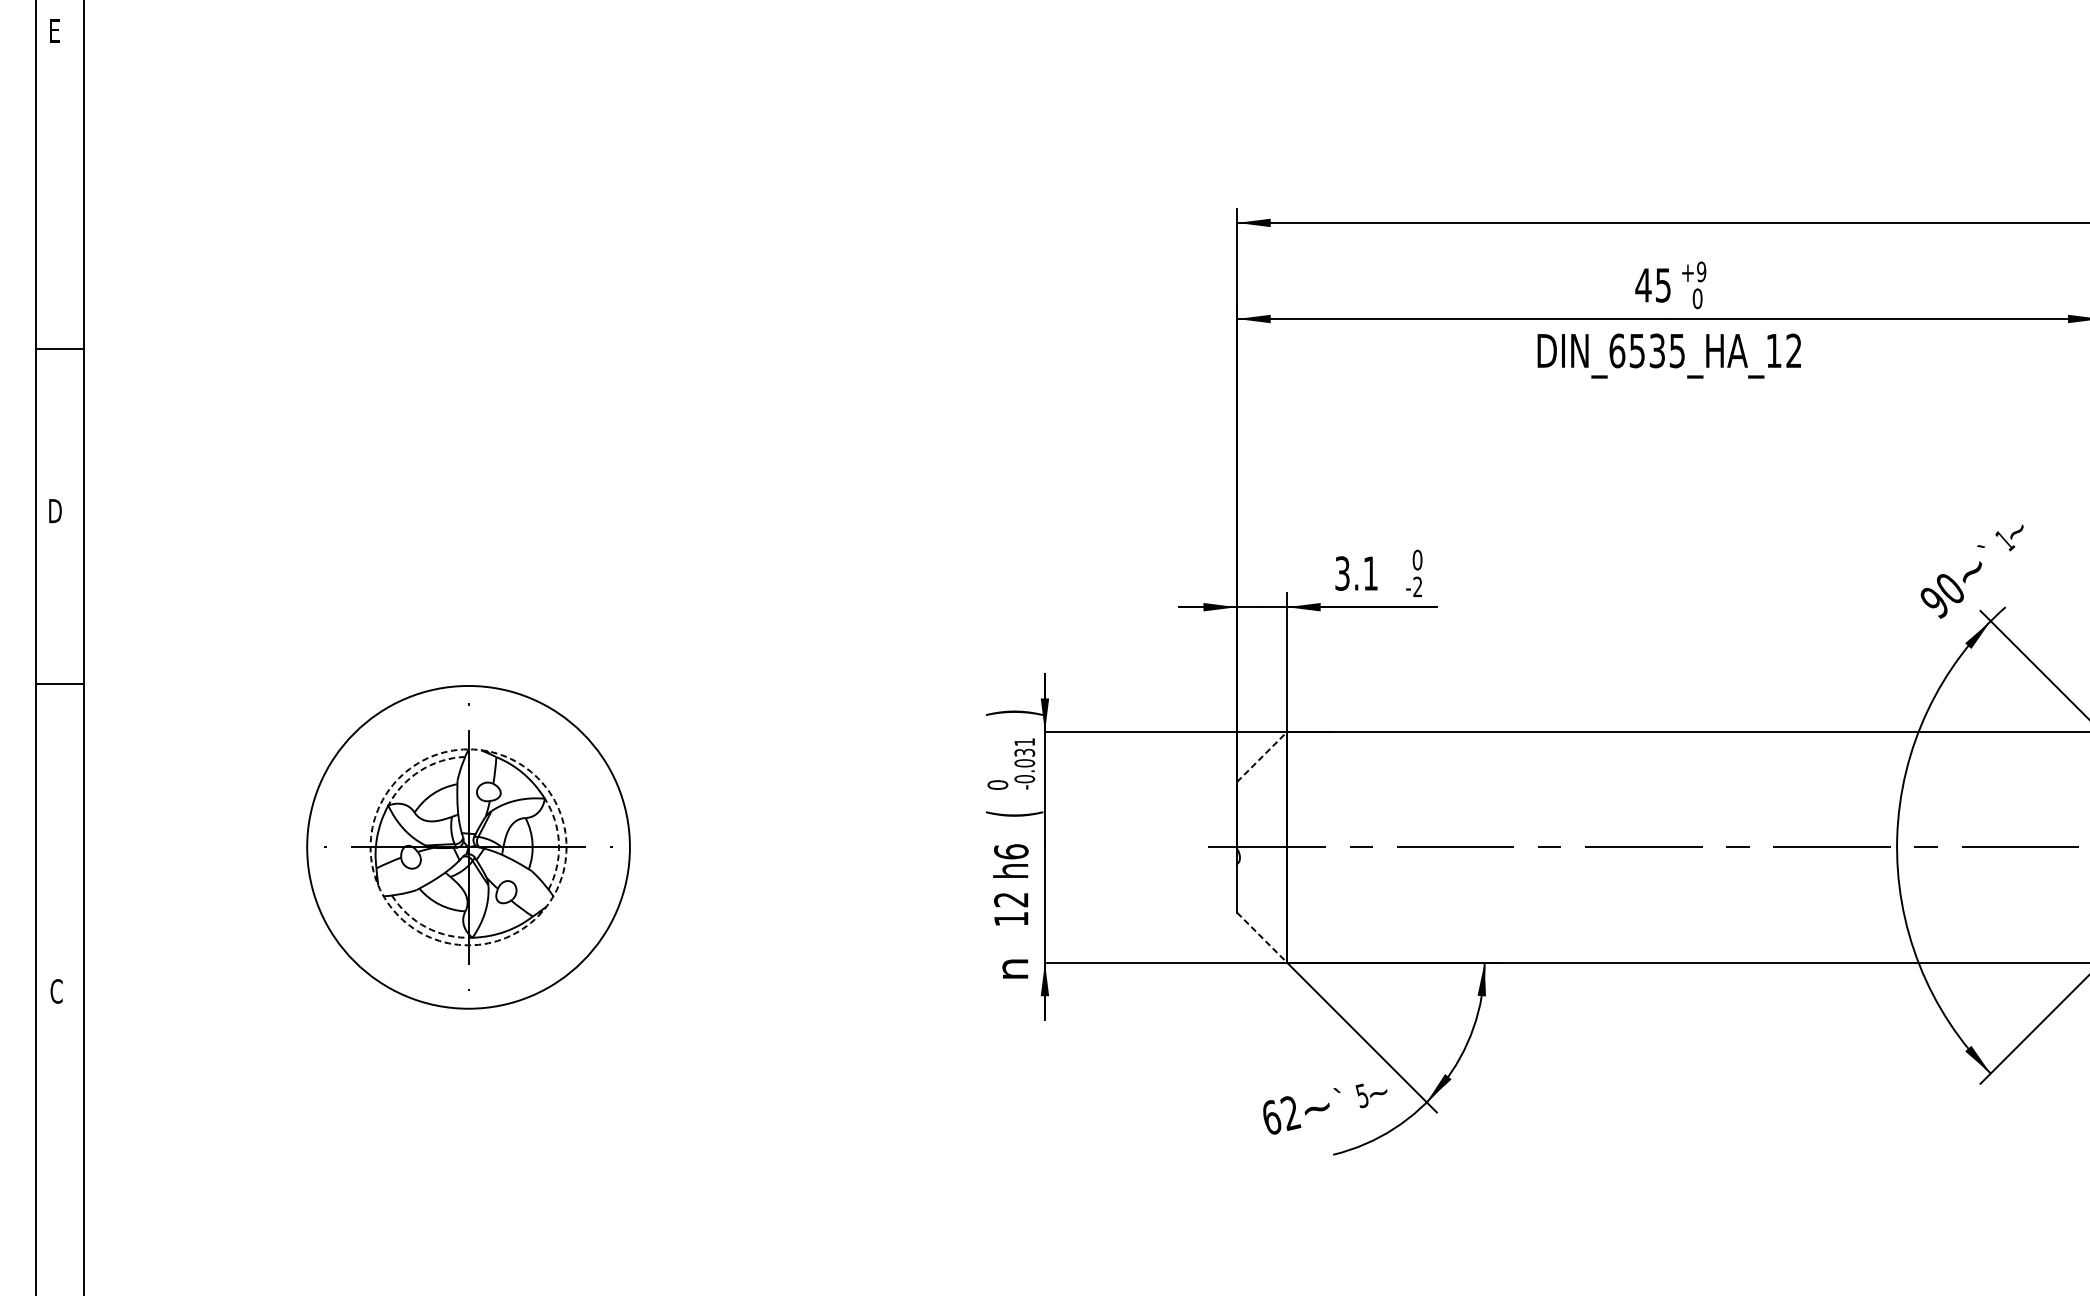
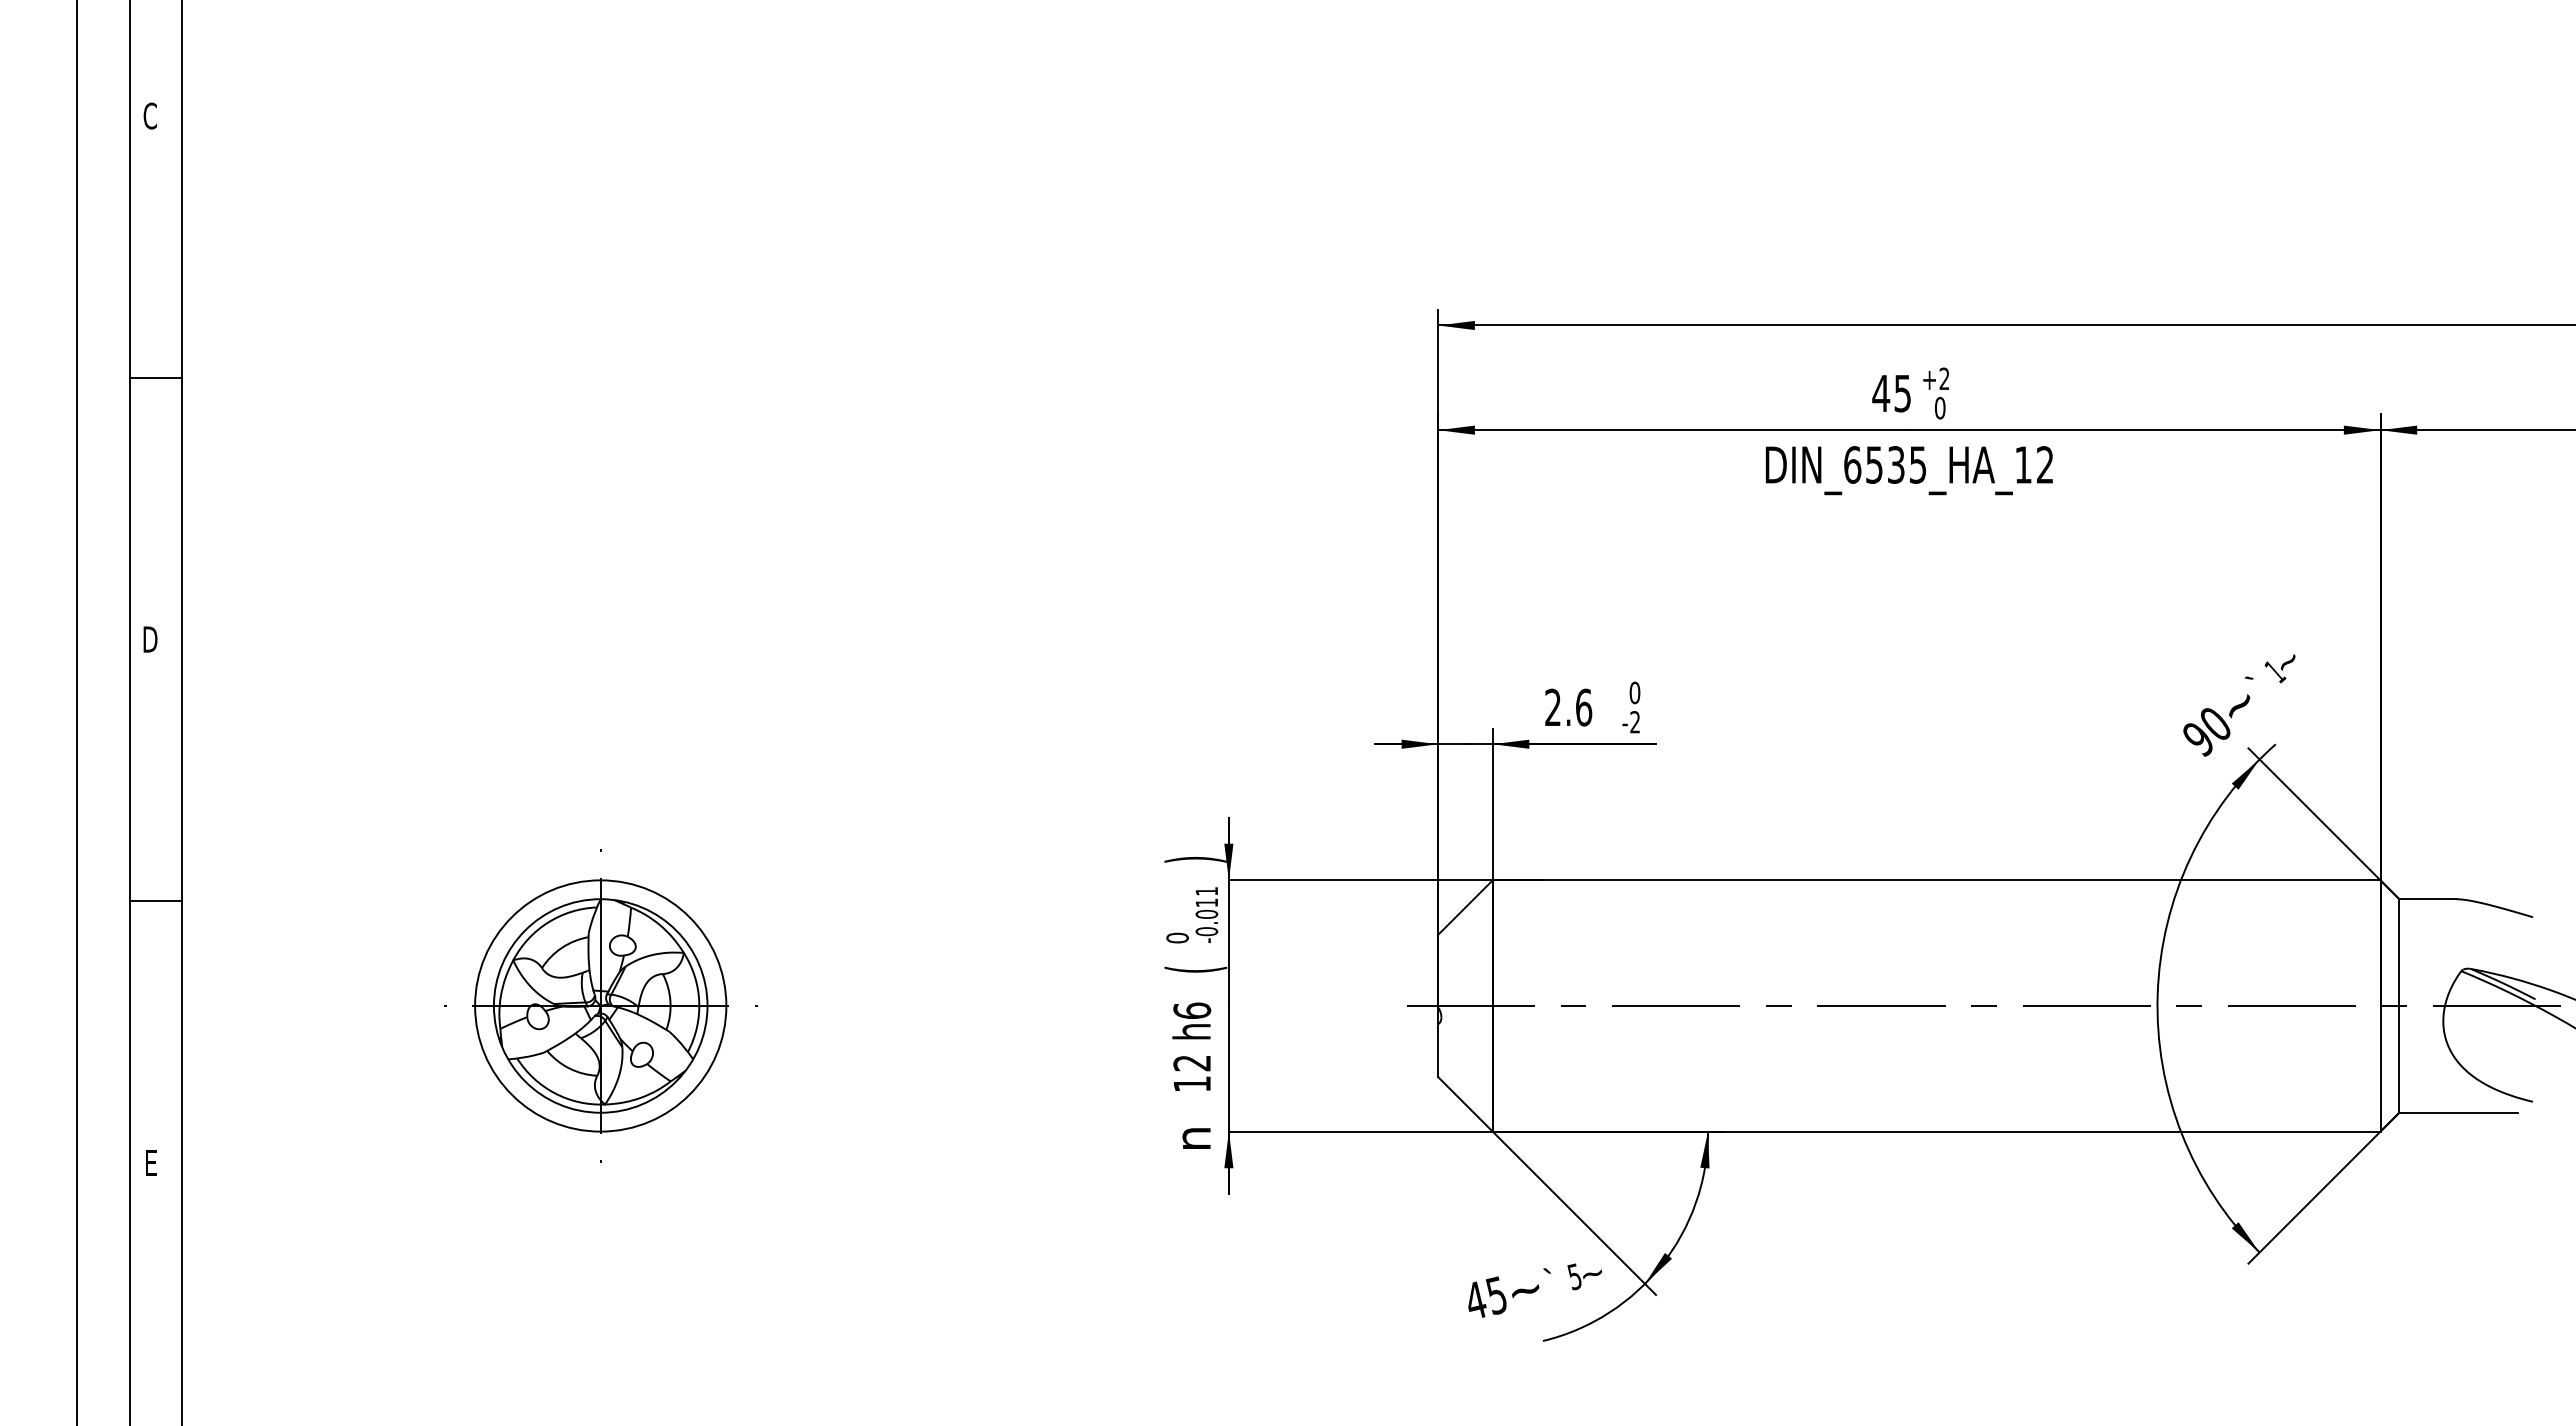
text: (54, 30) -> (149, 115), E -> C
text: (1701, 271) -> (1944, 378), +9 -> +2
line: (60, 348) -> (155, 377), moved
text: (1356, 573) -> (1568, 707), 3.1 -> 2.6
line: (60, 684) -> (155, 901), moved
text: (1024, 752) -> (1206, 902), -0.031 -> -0.011
line: (1262, 756) -> (1465, 907), dashed -> solid
arc: (420, 770) -> (548, 922), dashed -> solid
arc: (559, 844) -> (699, 1002), dashed -> solid
circle: (468, 846) -> (600, 1005), dashed -> solid
circle: (468, 846) -> (600, 1005), size x0.71
arc: (426, 927) -> (554, 1093), dashed -> solid
line: (1262, 937) -> (1465, 1104), dashed -> solid
text: (56, 990) -> (151, 1162), C -> E
text: (1282, 1114) -> (1487, 1297), 62 -> 45

